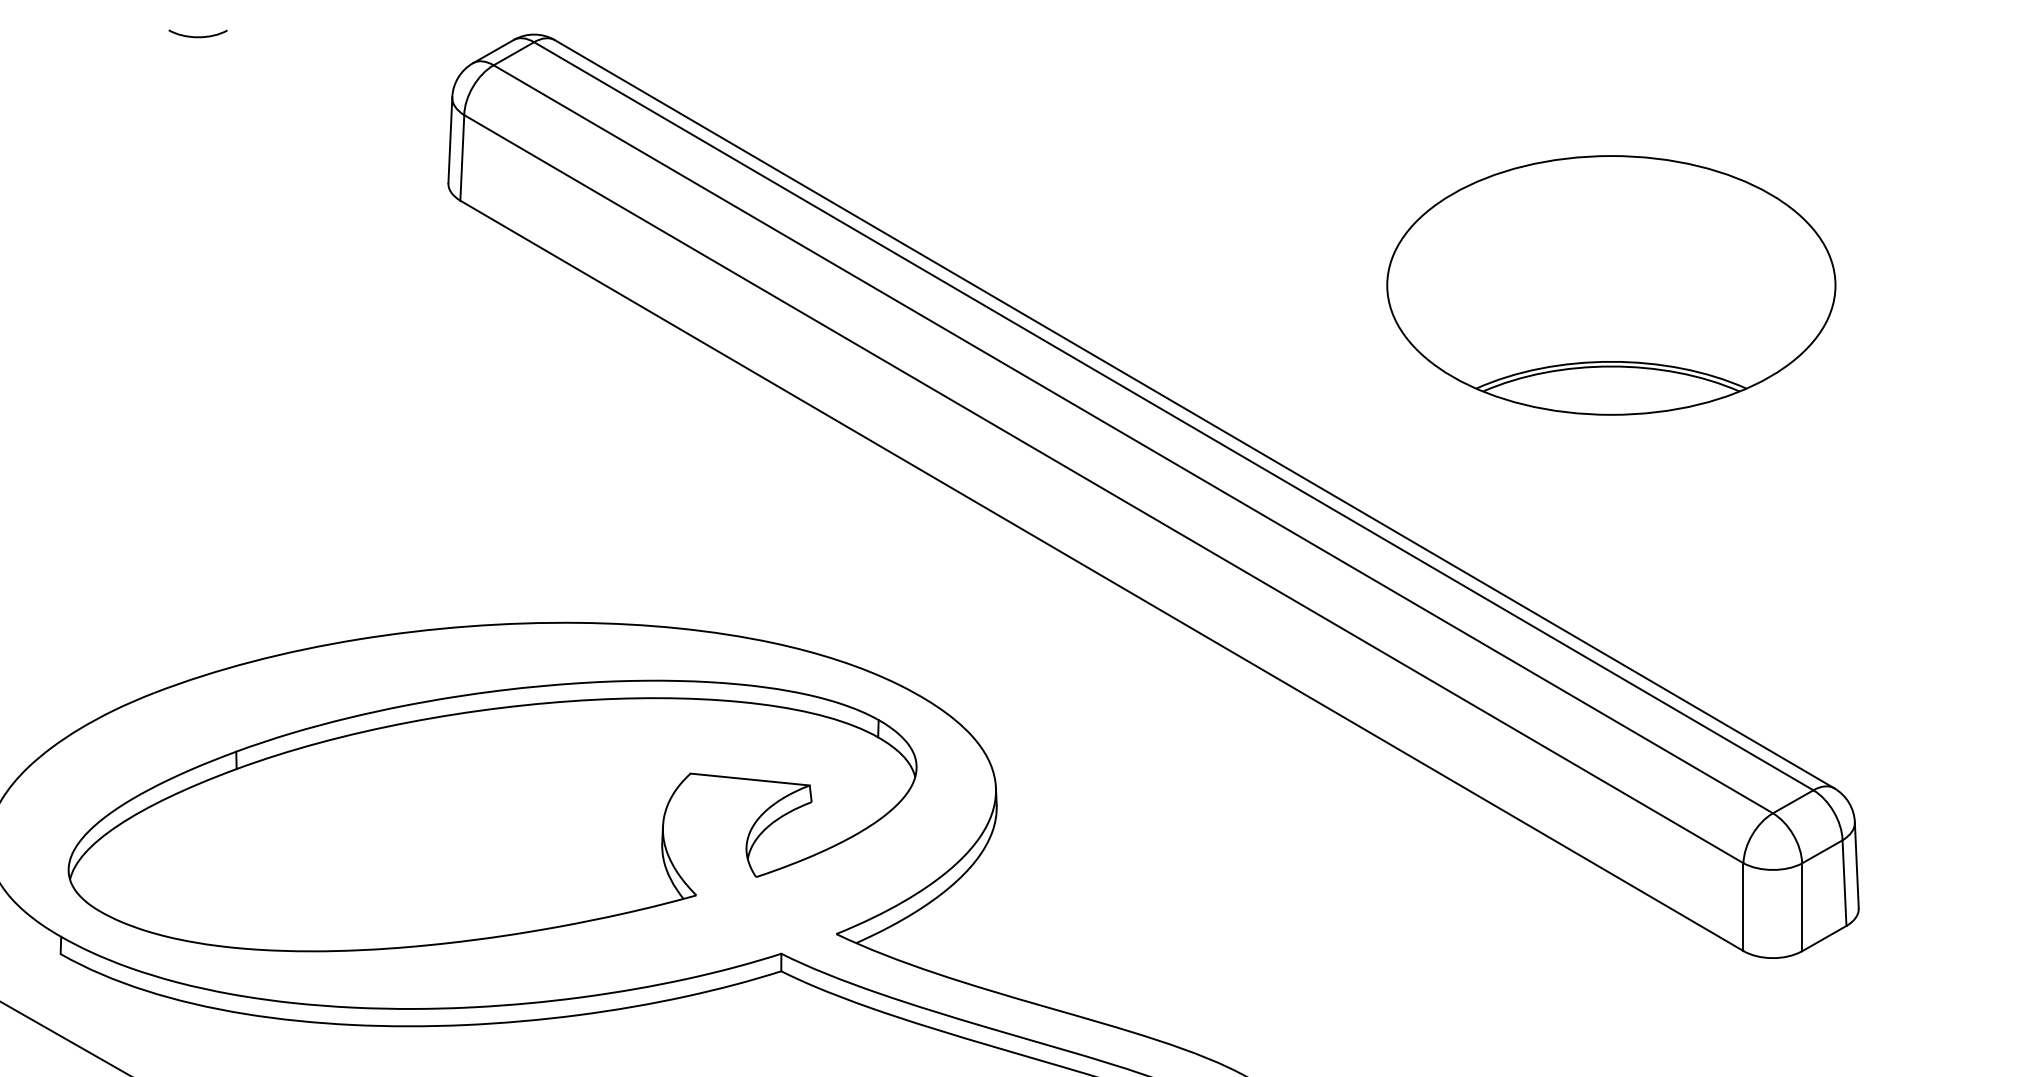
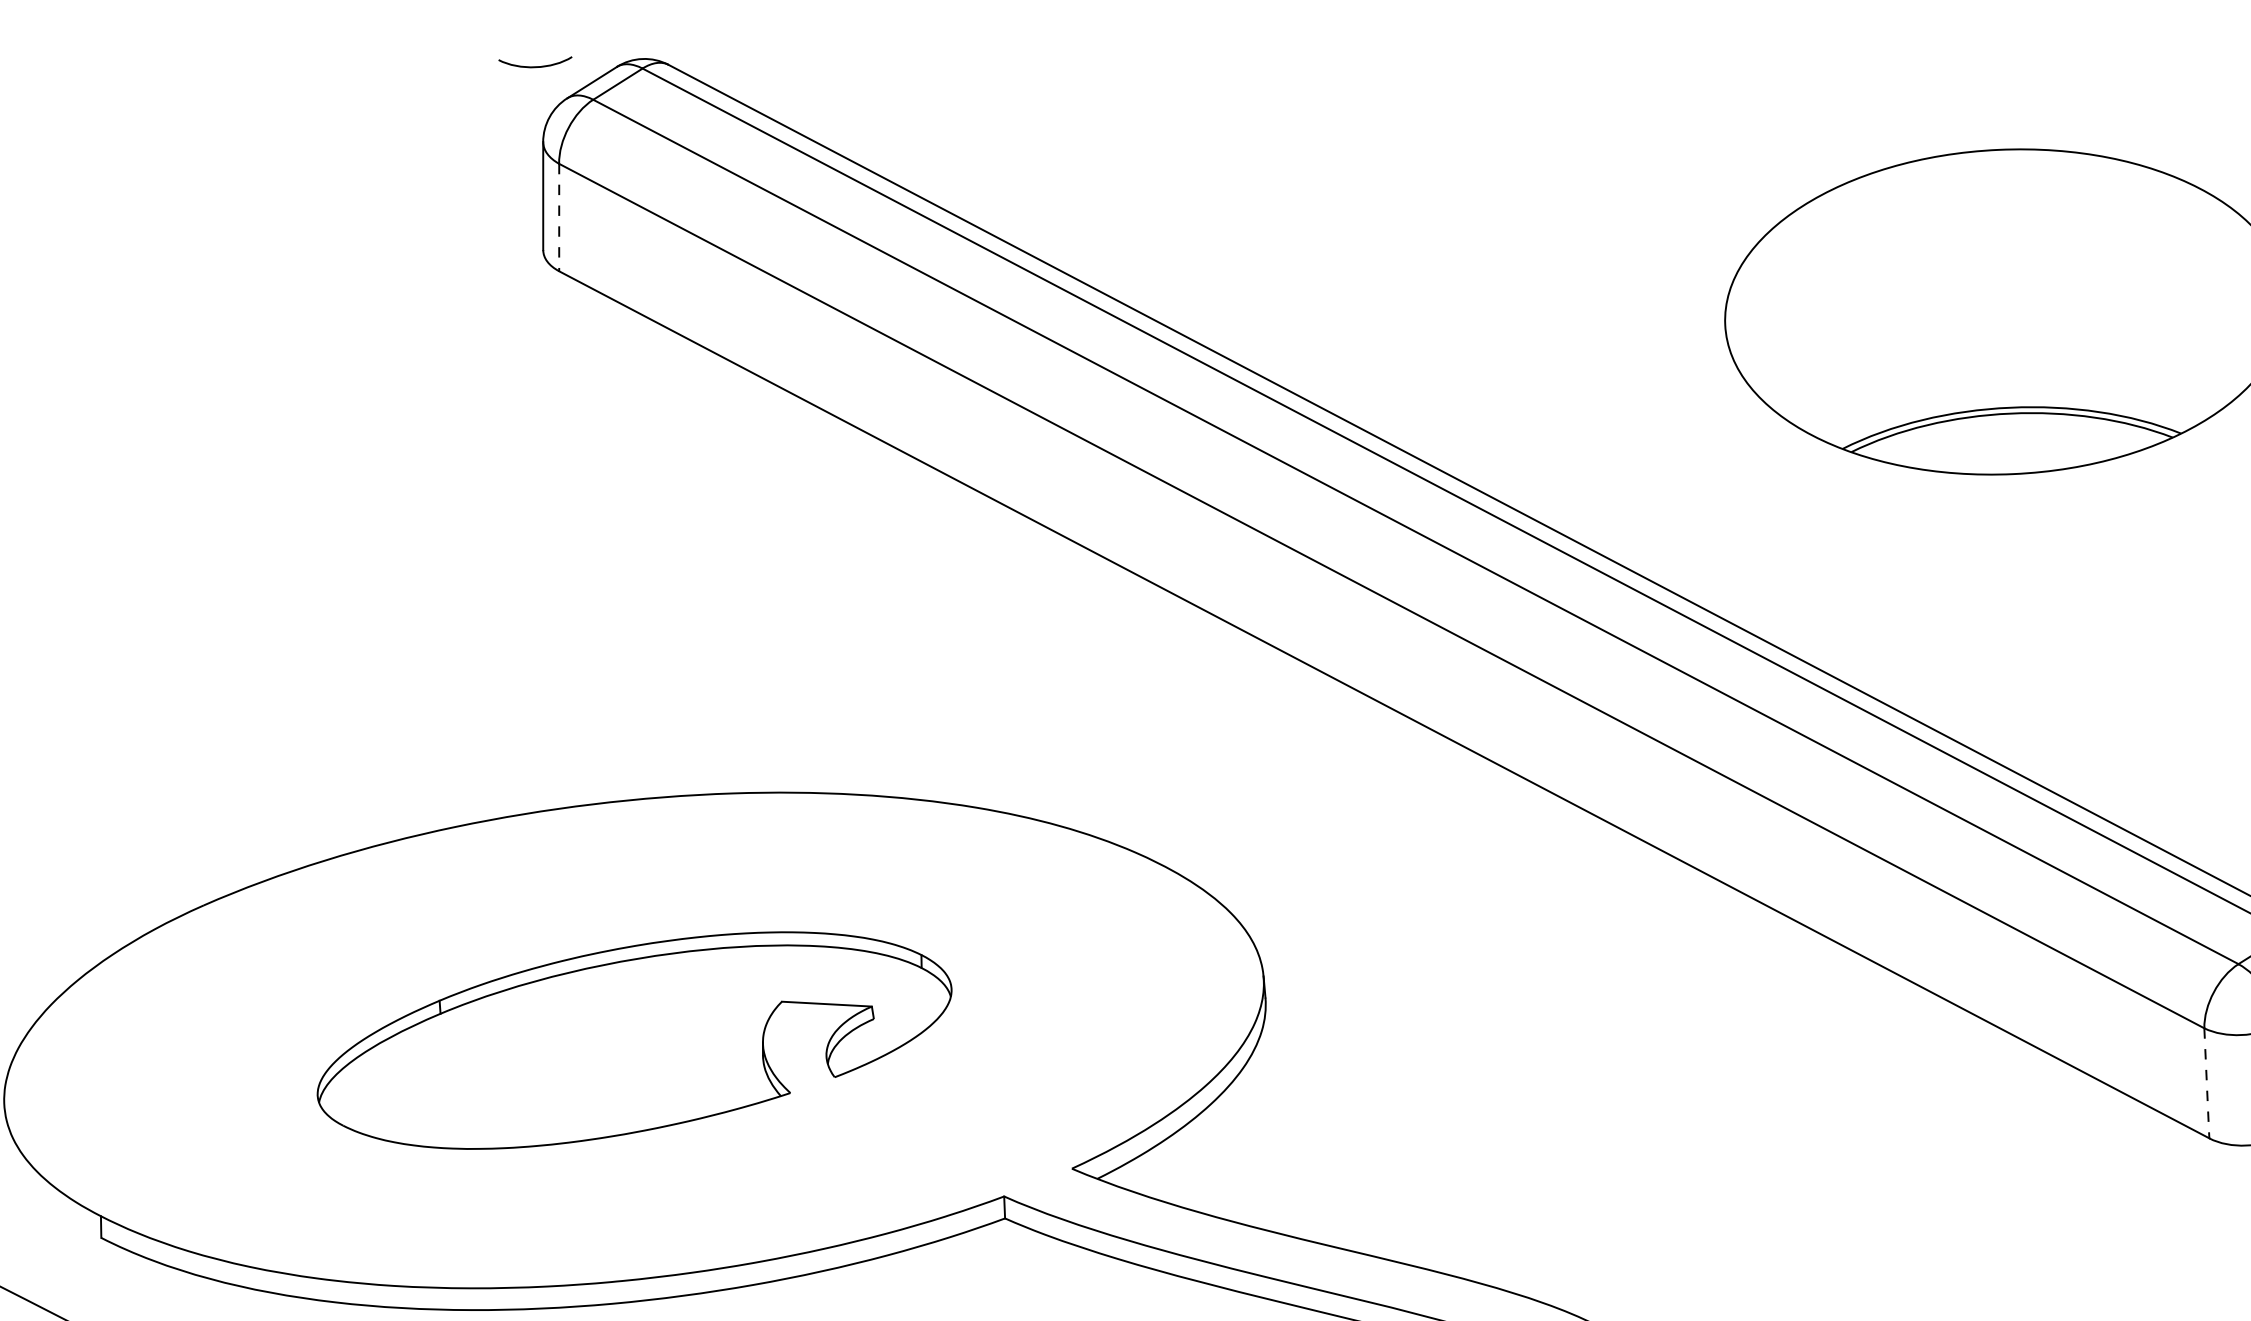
curve: (197, 36) -> (534, 66), moved
line: (462, 157) -> (559, 217), solid -> dashed
part: (492, 815) -> (634, 1039), size x0.6
line: (1743, 907) -> (2206, 1083), solid -> dashed

